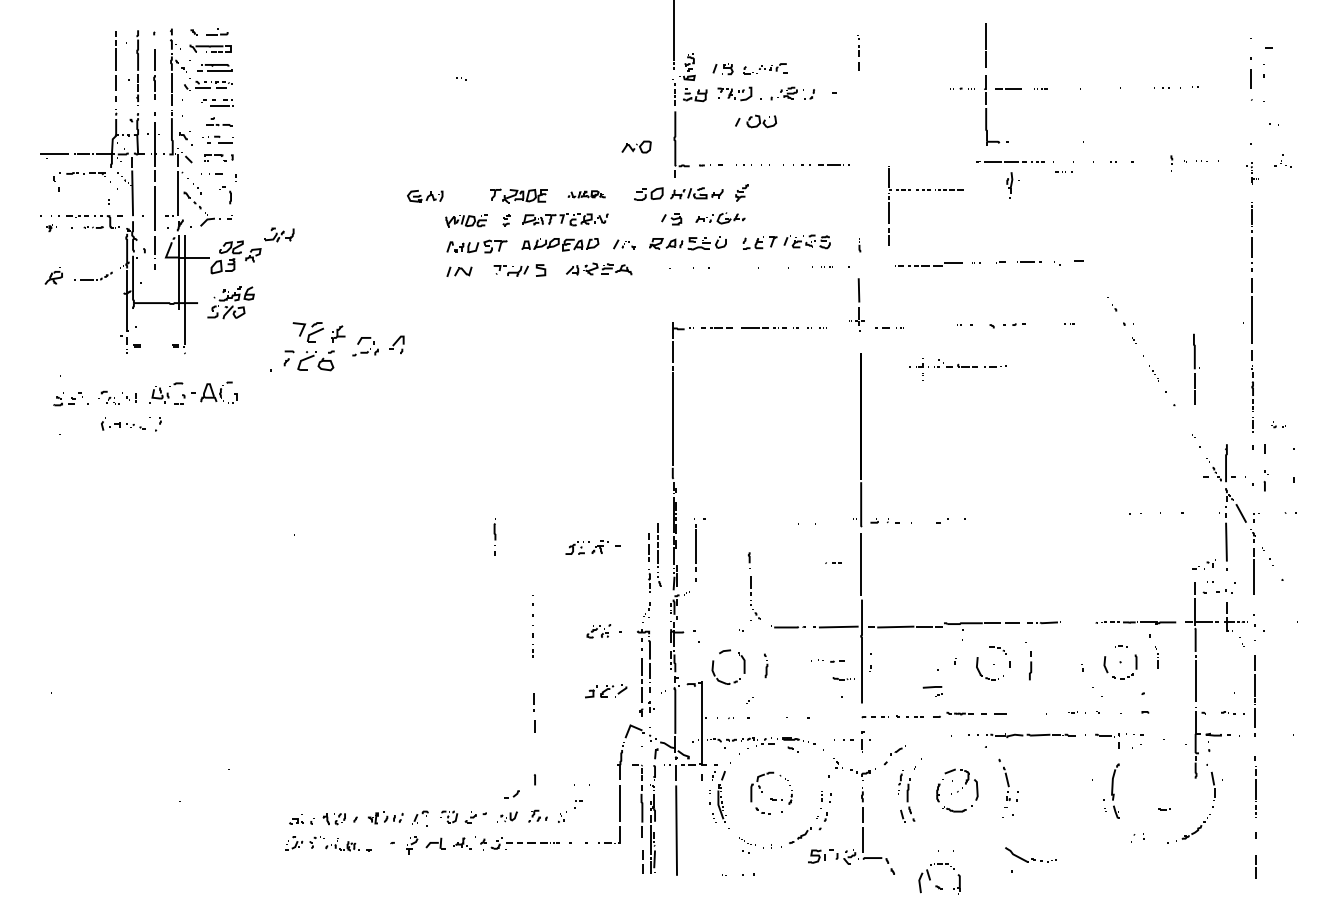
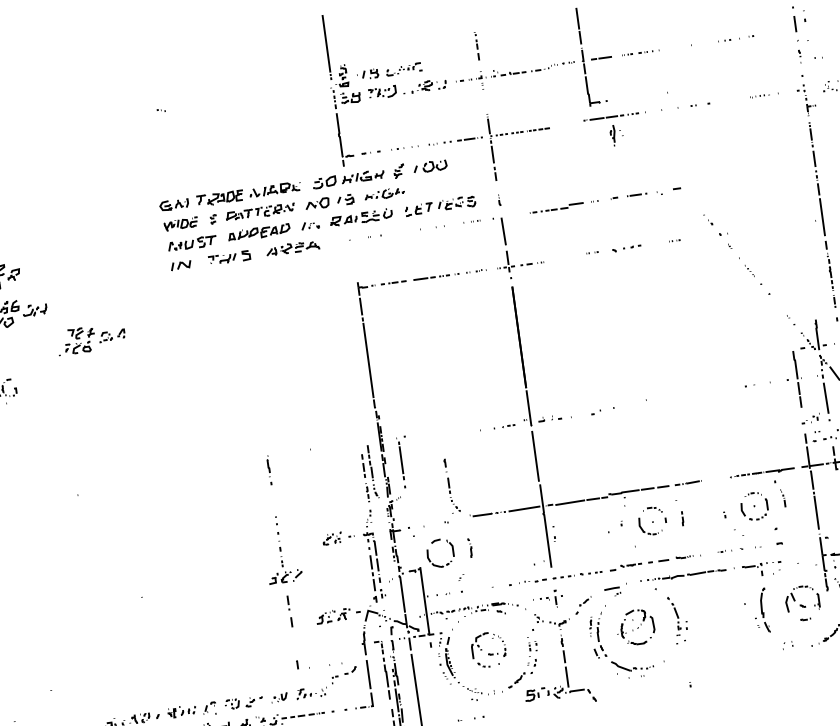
part: (755, 121) -> (429, 166), moved
part: (636, 146) -> (317, 203), moved
part: (1171, 163) -> (799, 56), moved
part: (1063, 171) -> (645, 52), moved
part: (1252, 173) -> (806, 99), size x1.67
part: (924, 190) -> (518, 132), moved
part: (587, 194) -> (275, 189), size x1.67
part: (425, 196) -> (174, 204), moved
part: (279, 234) -> (35, 309), moved
part: (856, 304) -> (503, 248), size x1.43
part: (337, 346) -> (91, 338), size x0.62
part: (1196, 368) -> (798, 378), moved
part: (957, 369) -> (509, 76), moved
part: (494, 536) -> (268, 469), moved
part: (592, 547) -> (337, 615), moved
part: (833, 562) -> (508, 425), moved
part: (827, 660) -> (532, 580), moved
part: (1030, 665) -> (682, 518), size x0.62
part: (843, 678) -> (684, 556), moved
part: (606, 691) -> (285, 577), moved
part: (932, 691) -> (612, 592), moved
part: (511, 794) -> (350, 670), moved
part: (1030, 854) -> (632, 664), moved
part: (937, 885) -> (801, 604), moved

